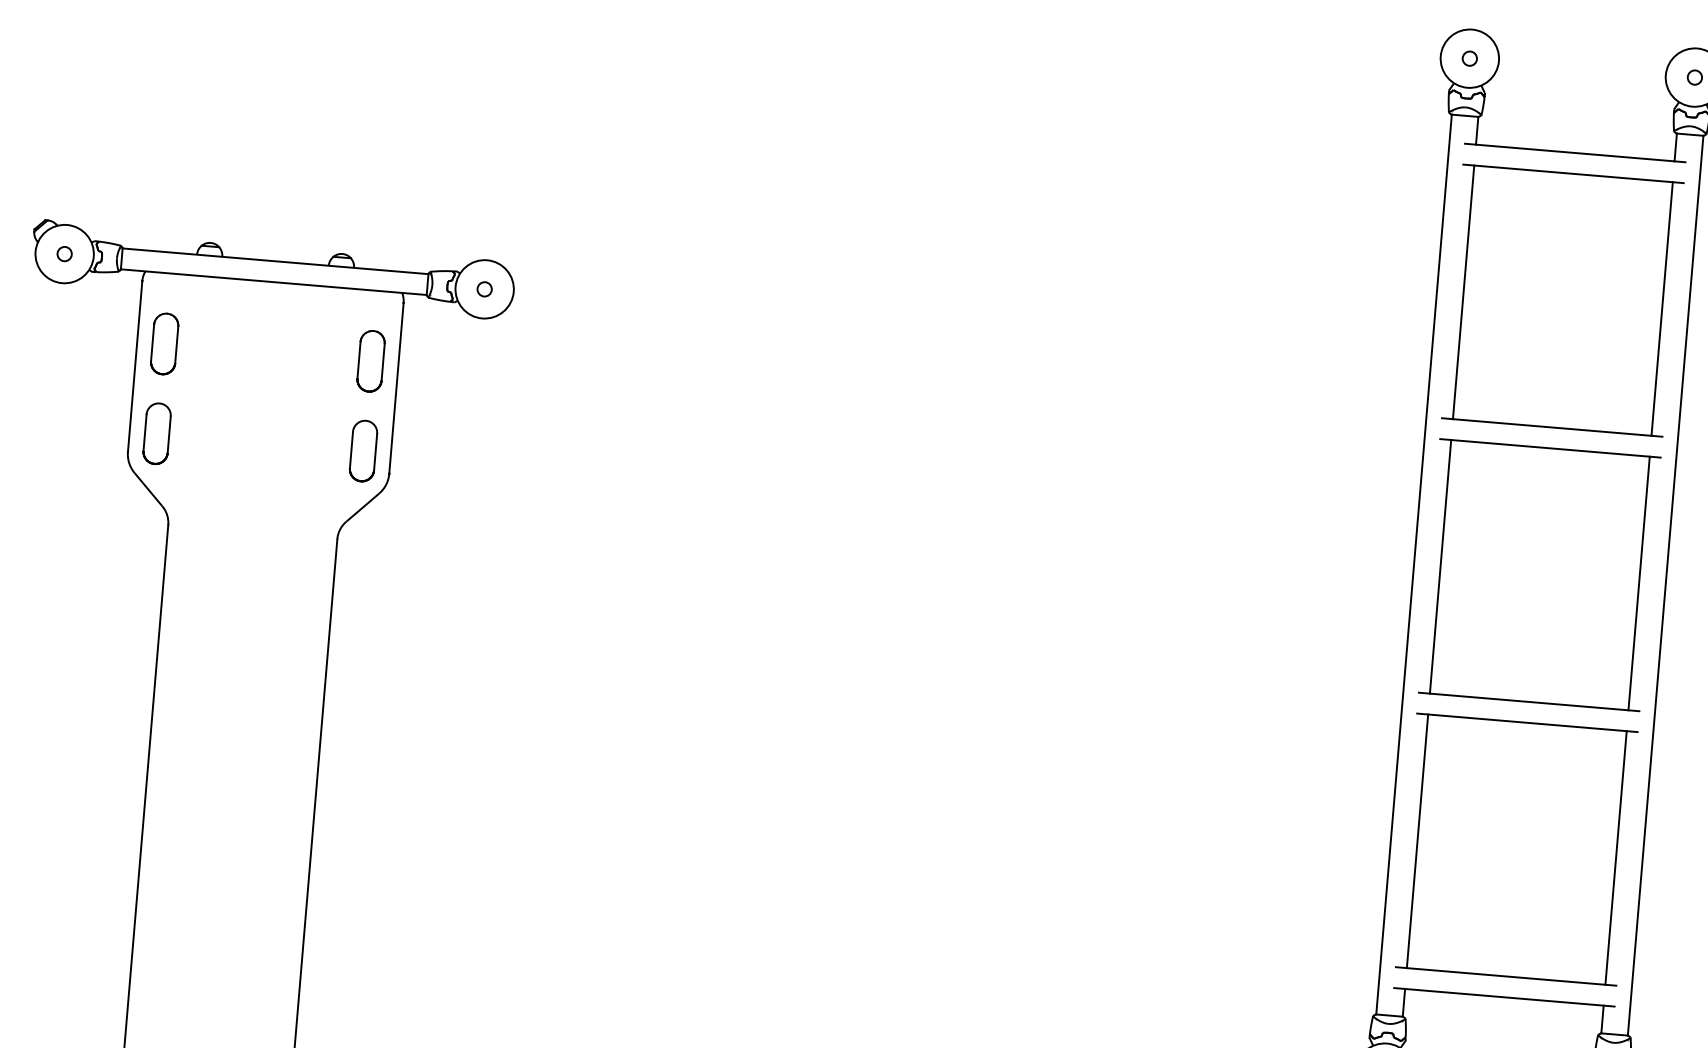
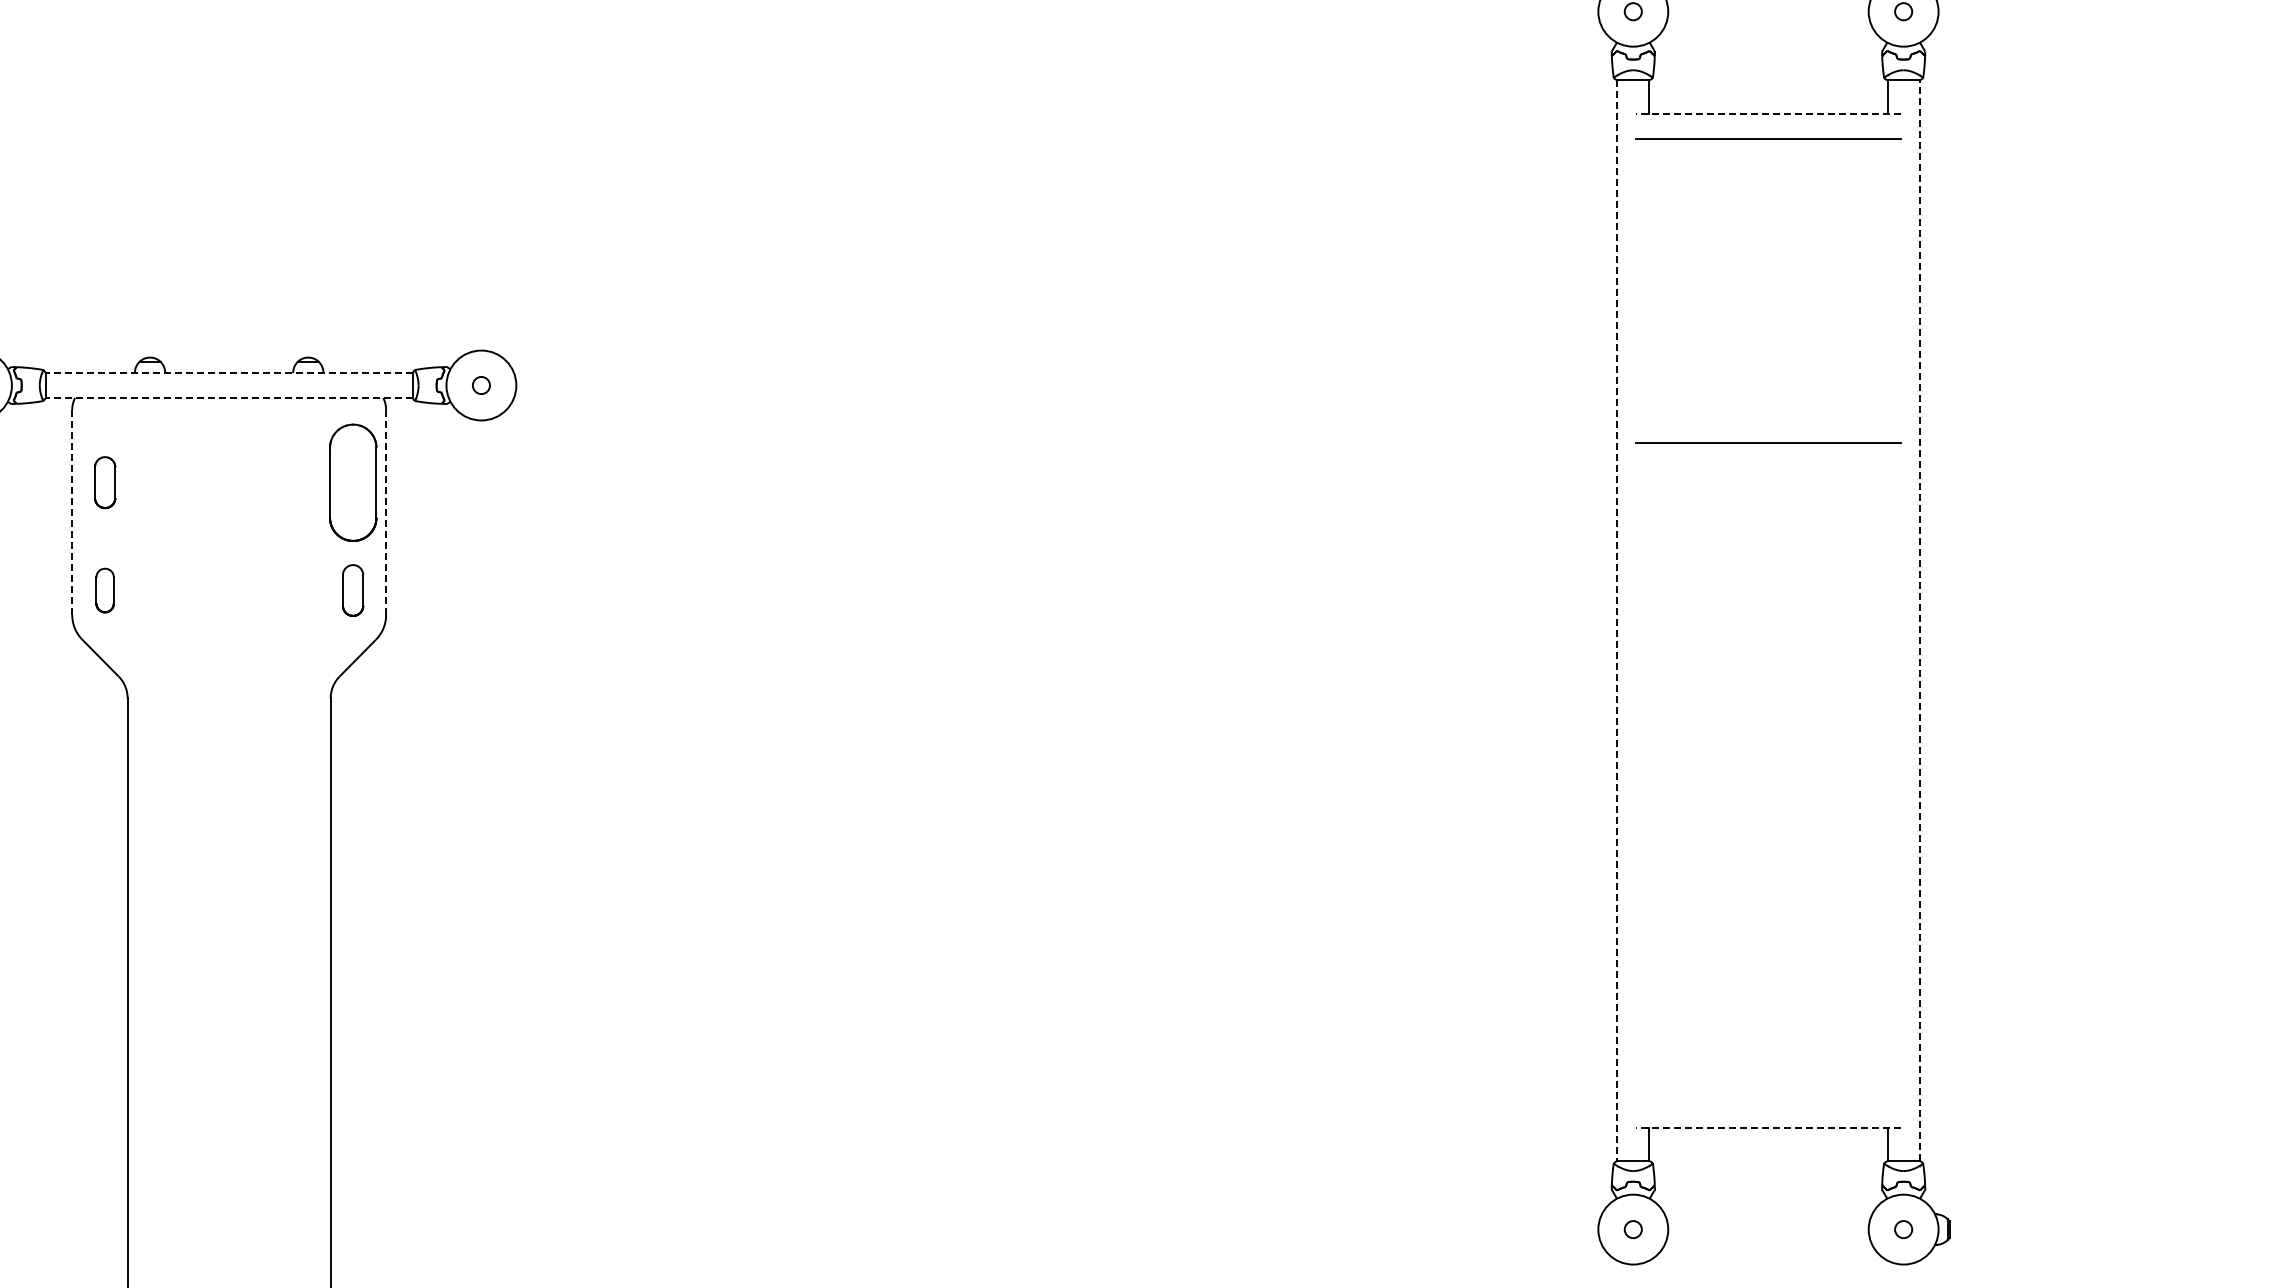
line: (1574, 152) -> (1767, 113), solid -> dashed
line: (275, 261) -> (229, 373), solid -> dashed
line: (274, 282) -> (229, 398), solid -> dashed
line: (1463, 291) -> (1649, 290), removed
line: (1661, 308) -> (1887, 290), removed
part: (164, 343) -> (104, 482), size x0.7
part: (370, 361) -> (352, 482), size x1.6
line: (135, 366) -> (72, 512), solid -> dashed
line: (396, 388) -> (386, 512), solid -> dashed
part: (156, 433) -> (104, 590), size x0.6
part: (363, 451) -> (352, 590), size x0.7
line: (1414, 565) -> (1617, 621), solid -> dashed
part: (1539, 574) -> (1768, 620), removed
line: (1665, 585) -> (1919, 620), solid -> dashed
part: (1516, 849) -> (1768, 950), removed
line: (1503, 997) -> (1767, 1127), solid -> dashed

